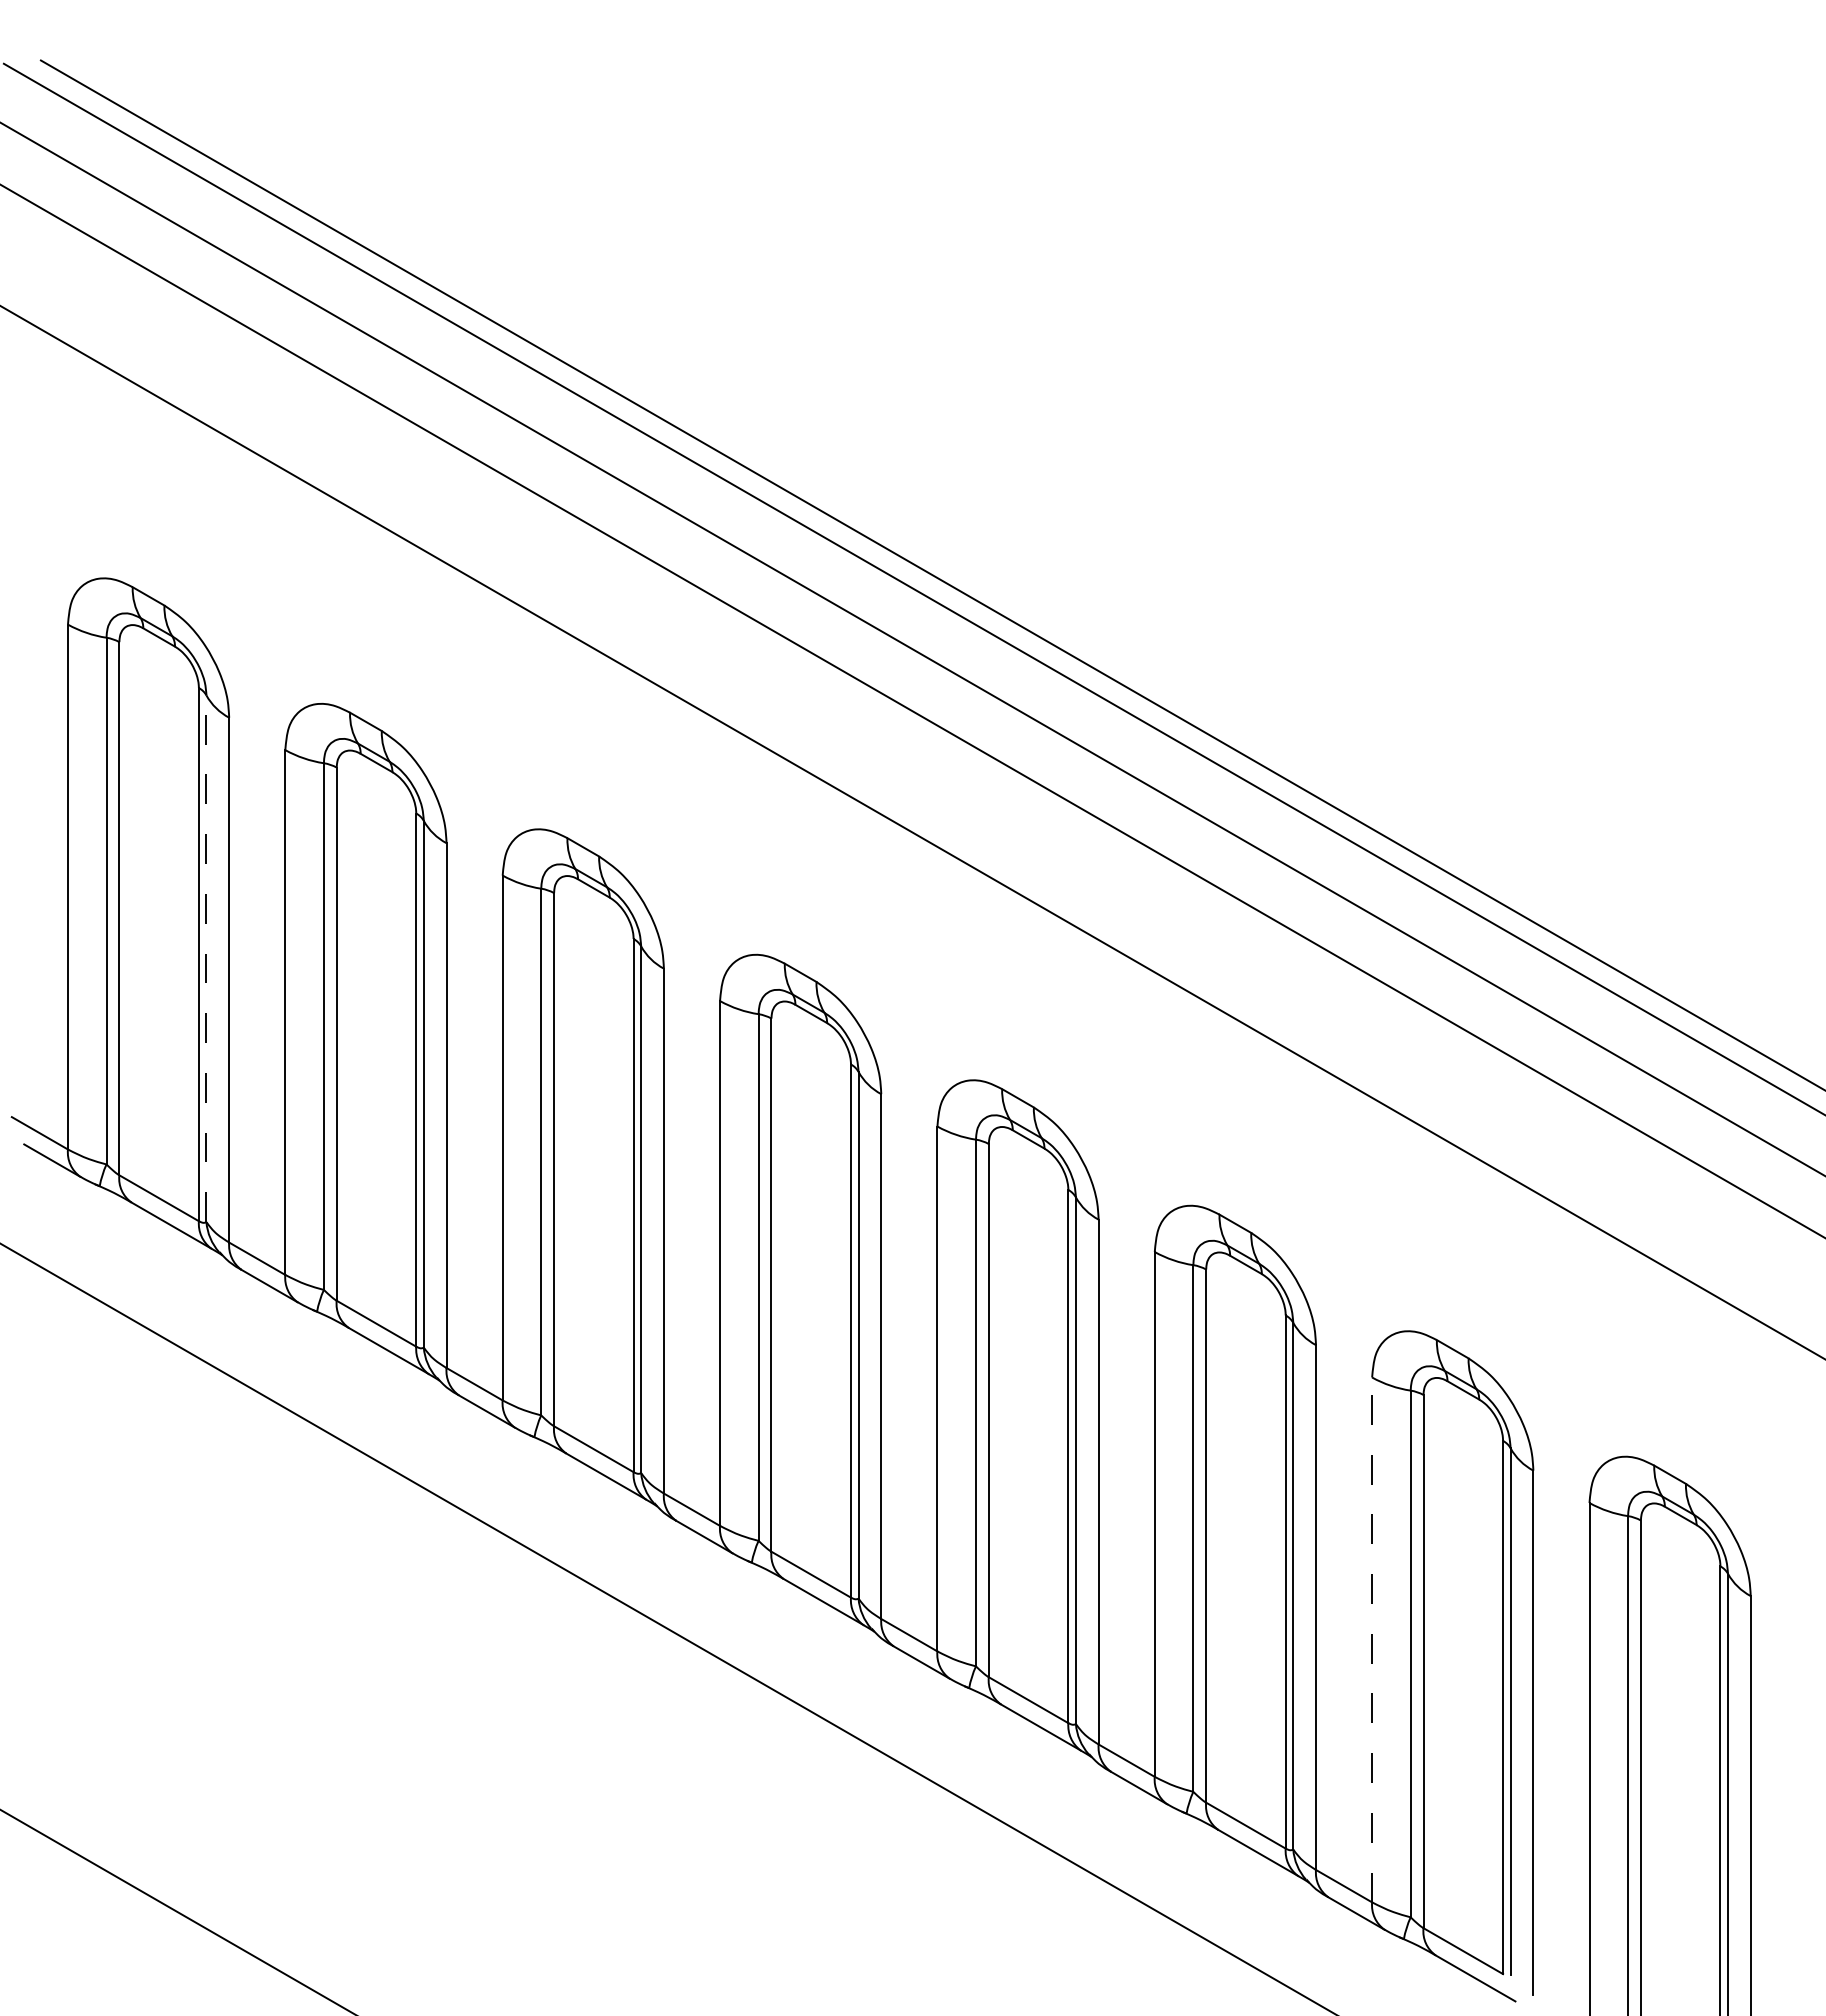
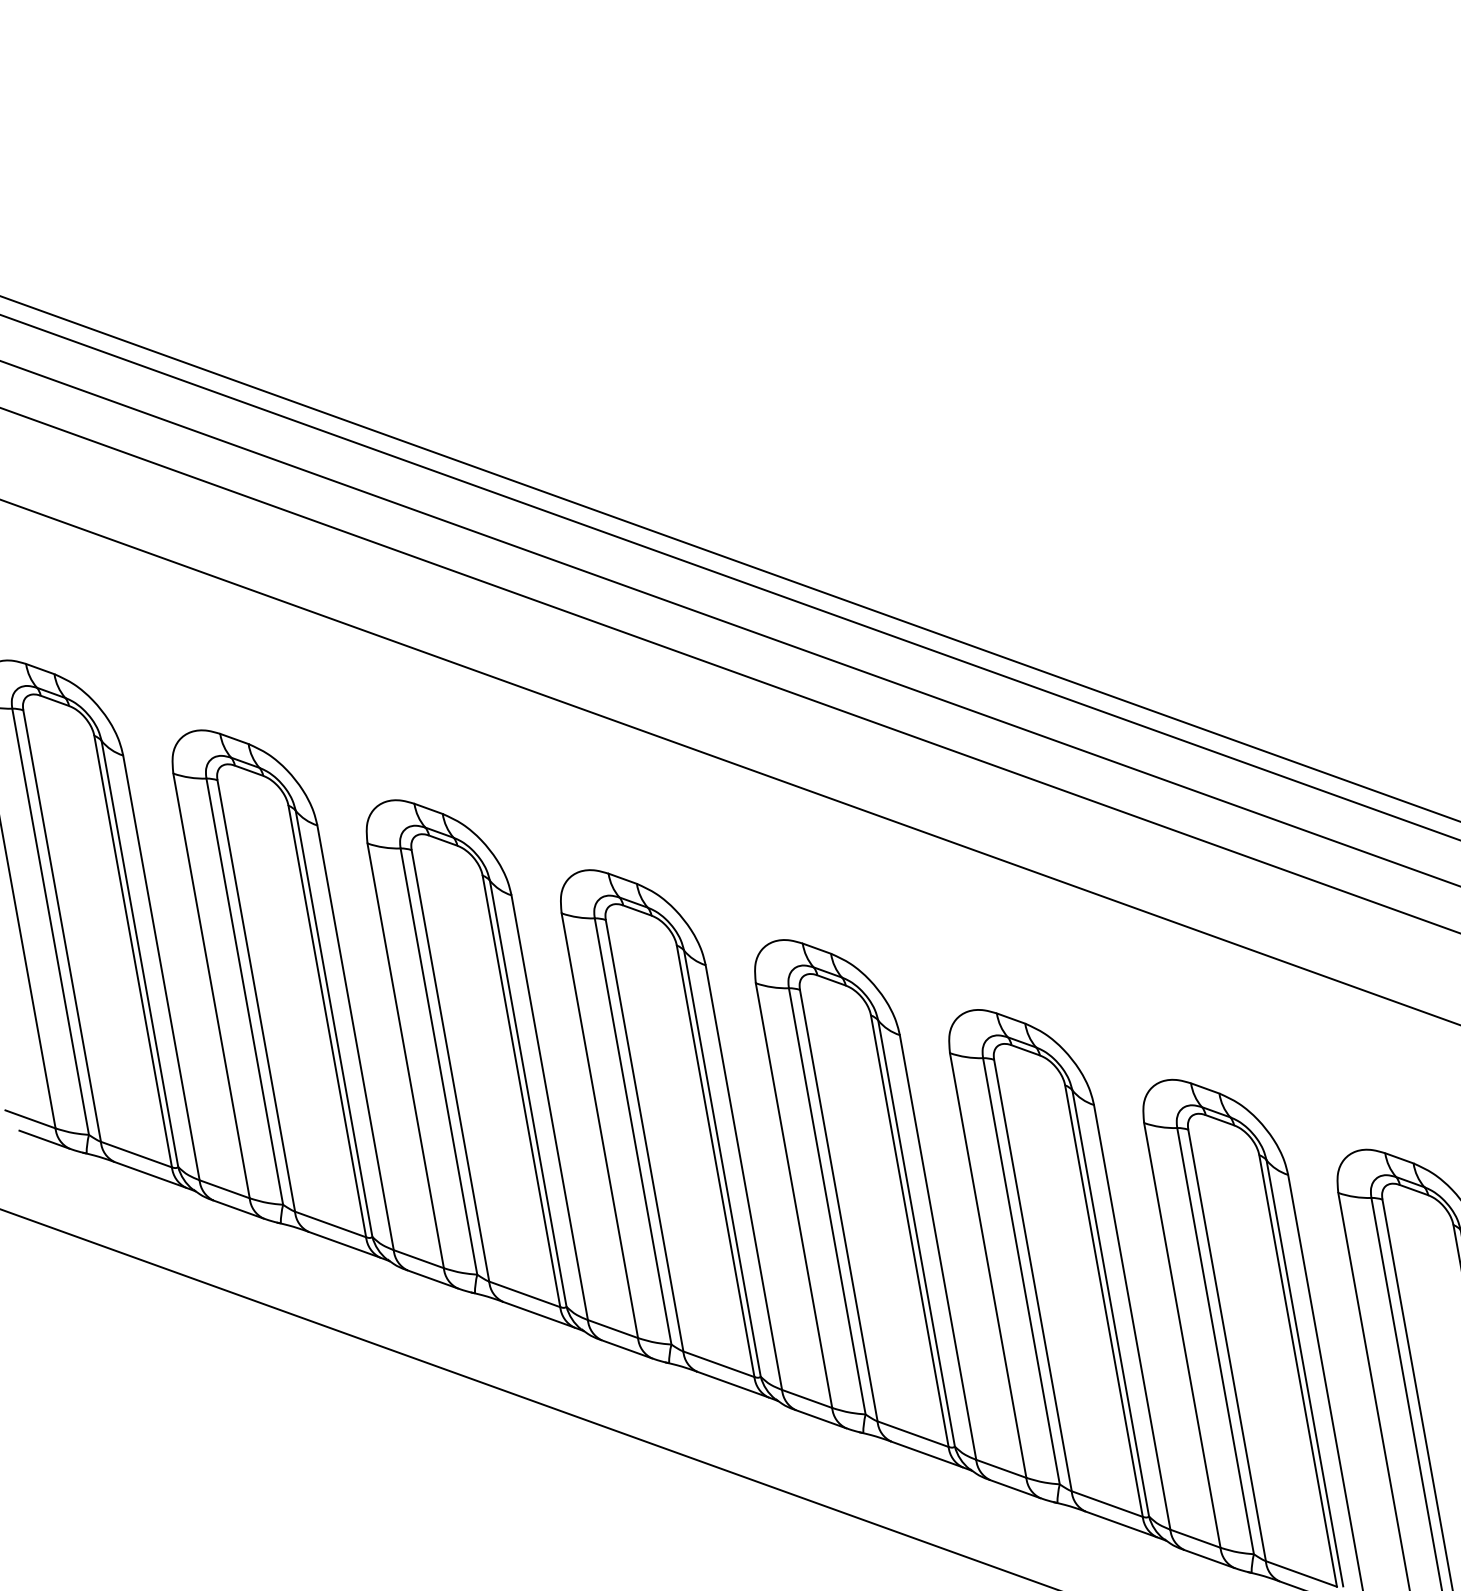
line: (206, 958) -> (139, 953), dashed -> solid
line: (1372, 1639) -> (1182, 1335), dashed -> solid

